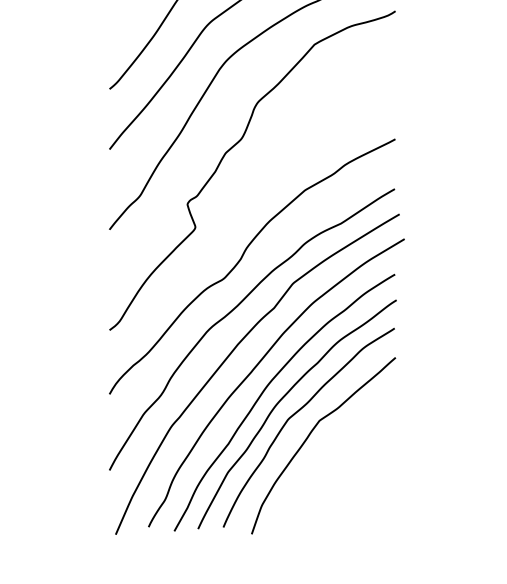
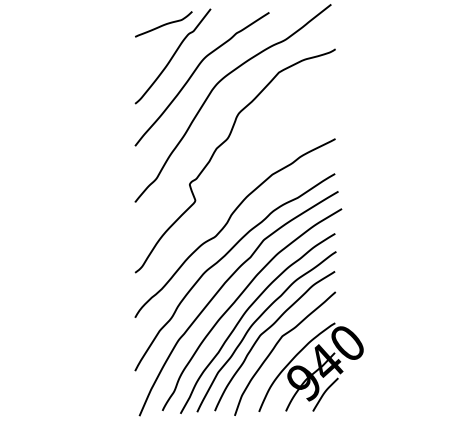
part: (359, 463) -> (310, 366), added

